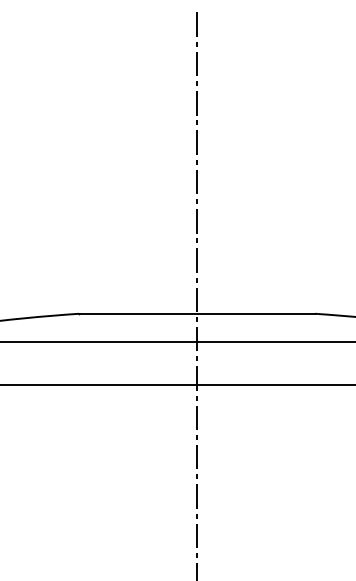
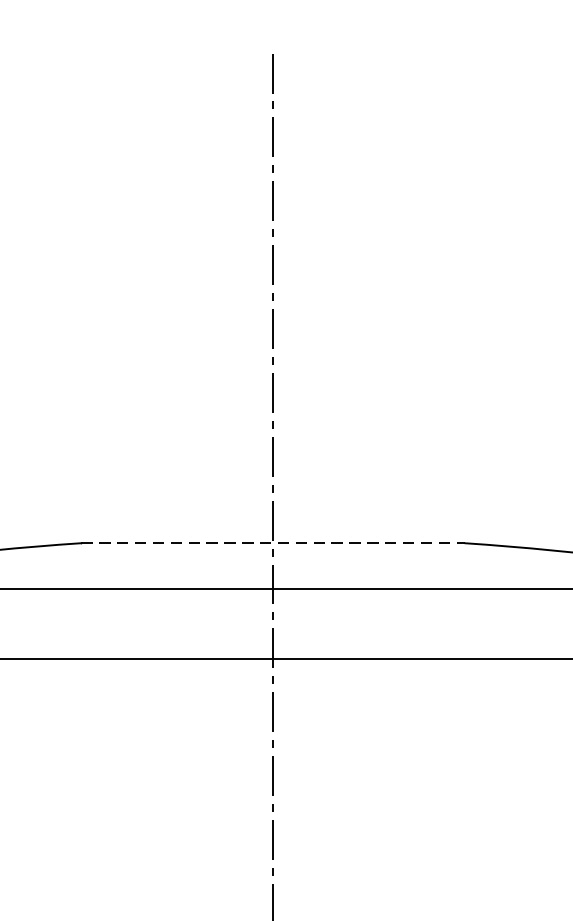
line: (197, 313) -> (273, 542), solid -> dashed

